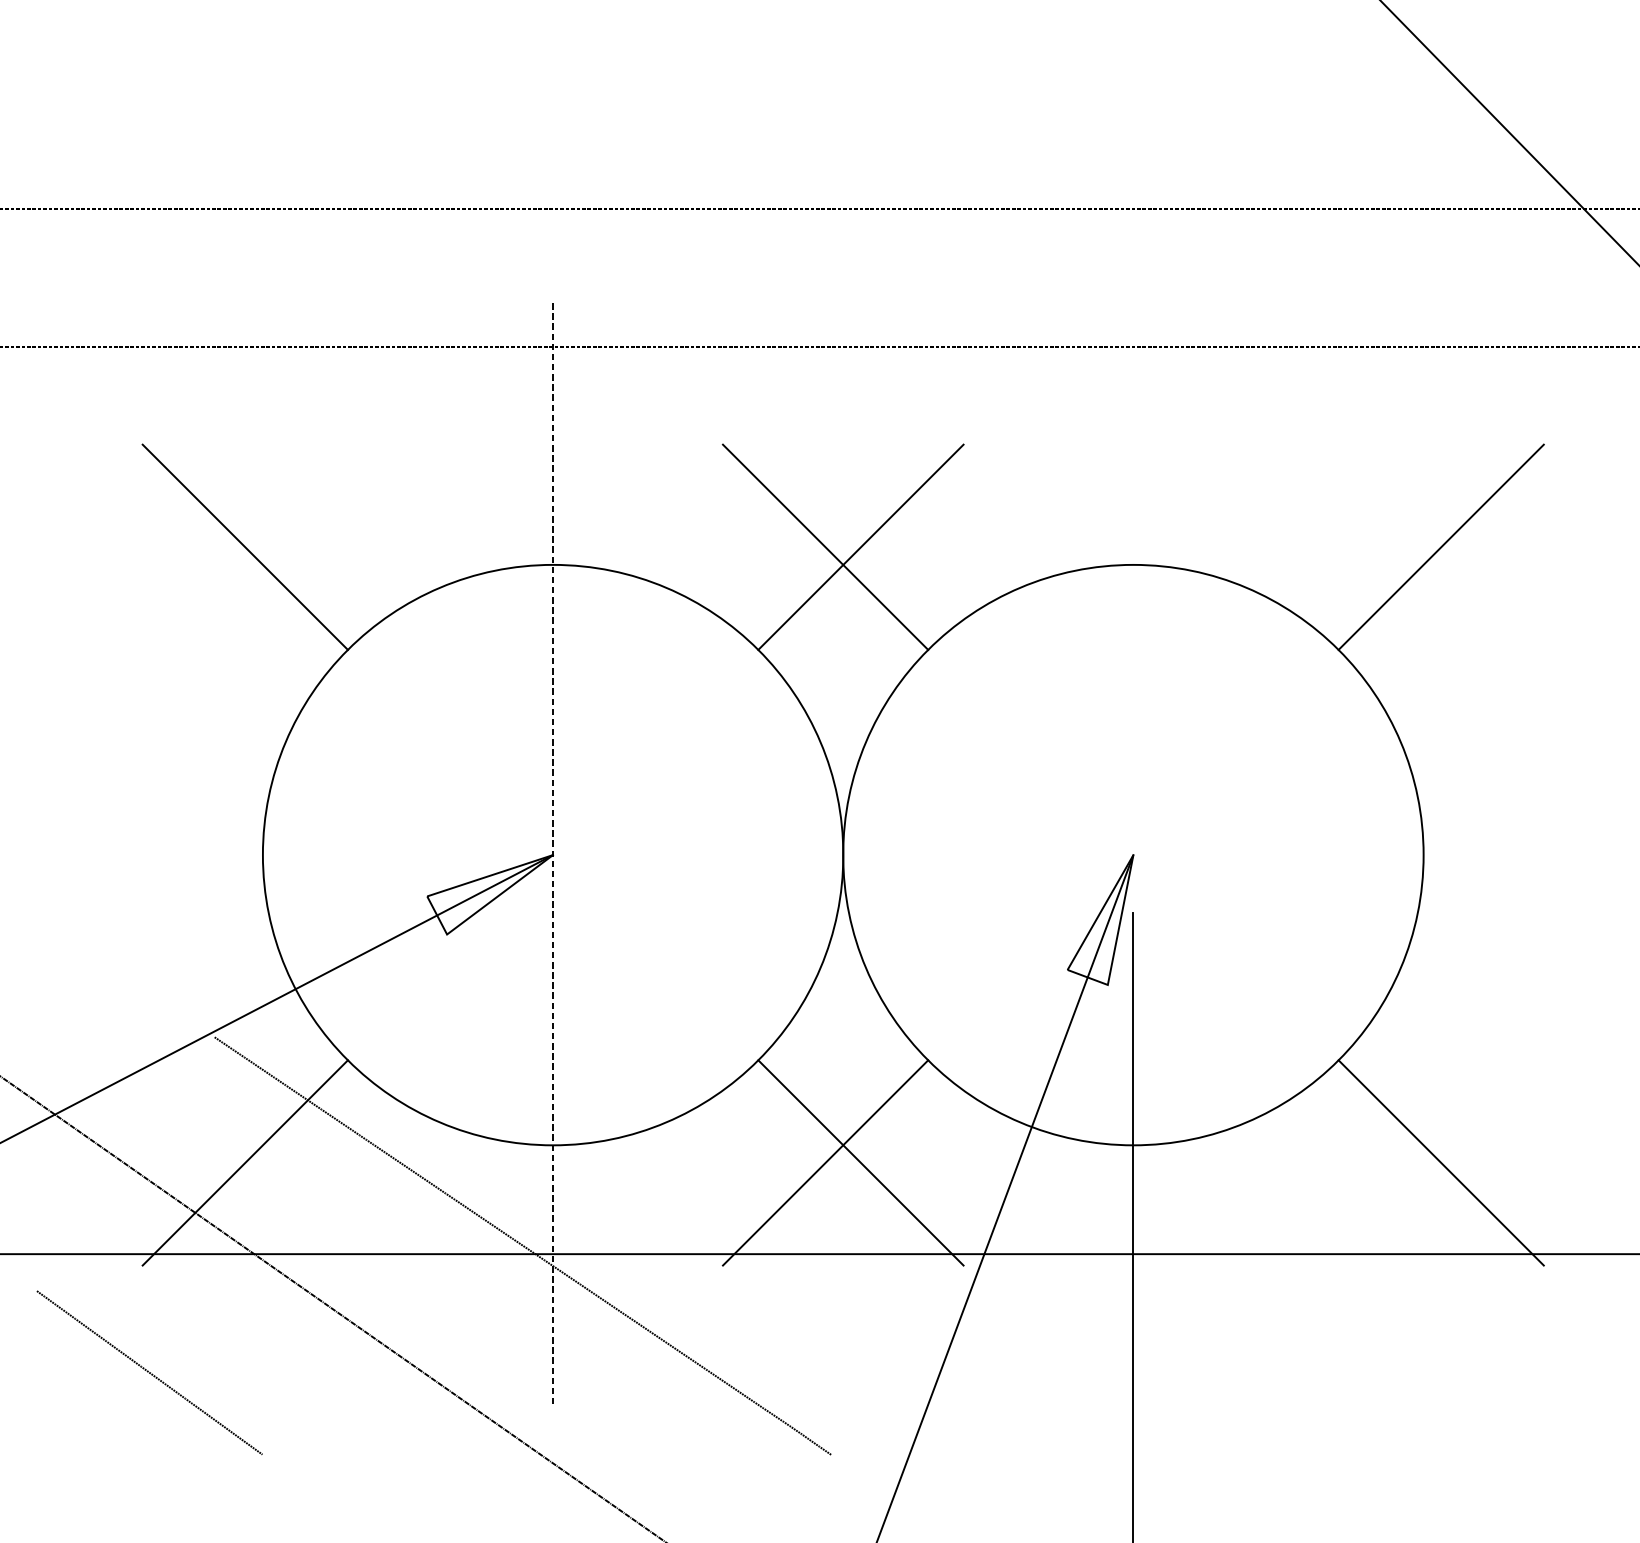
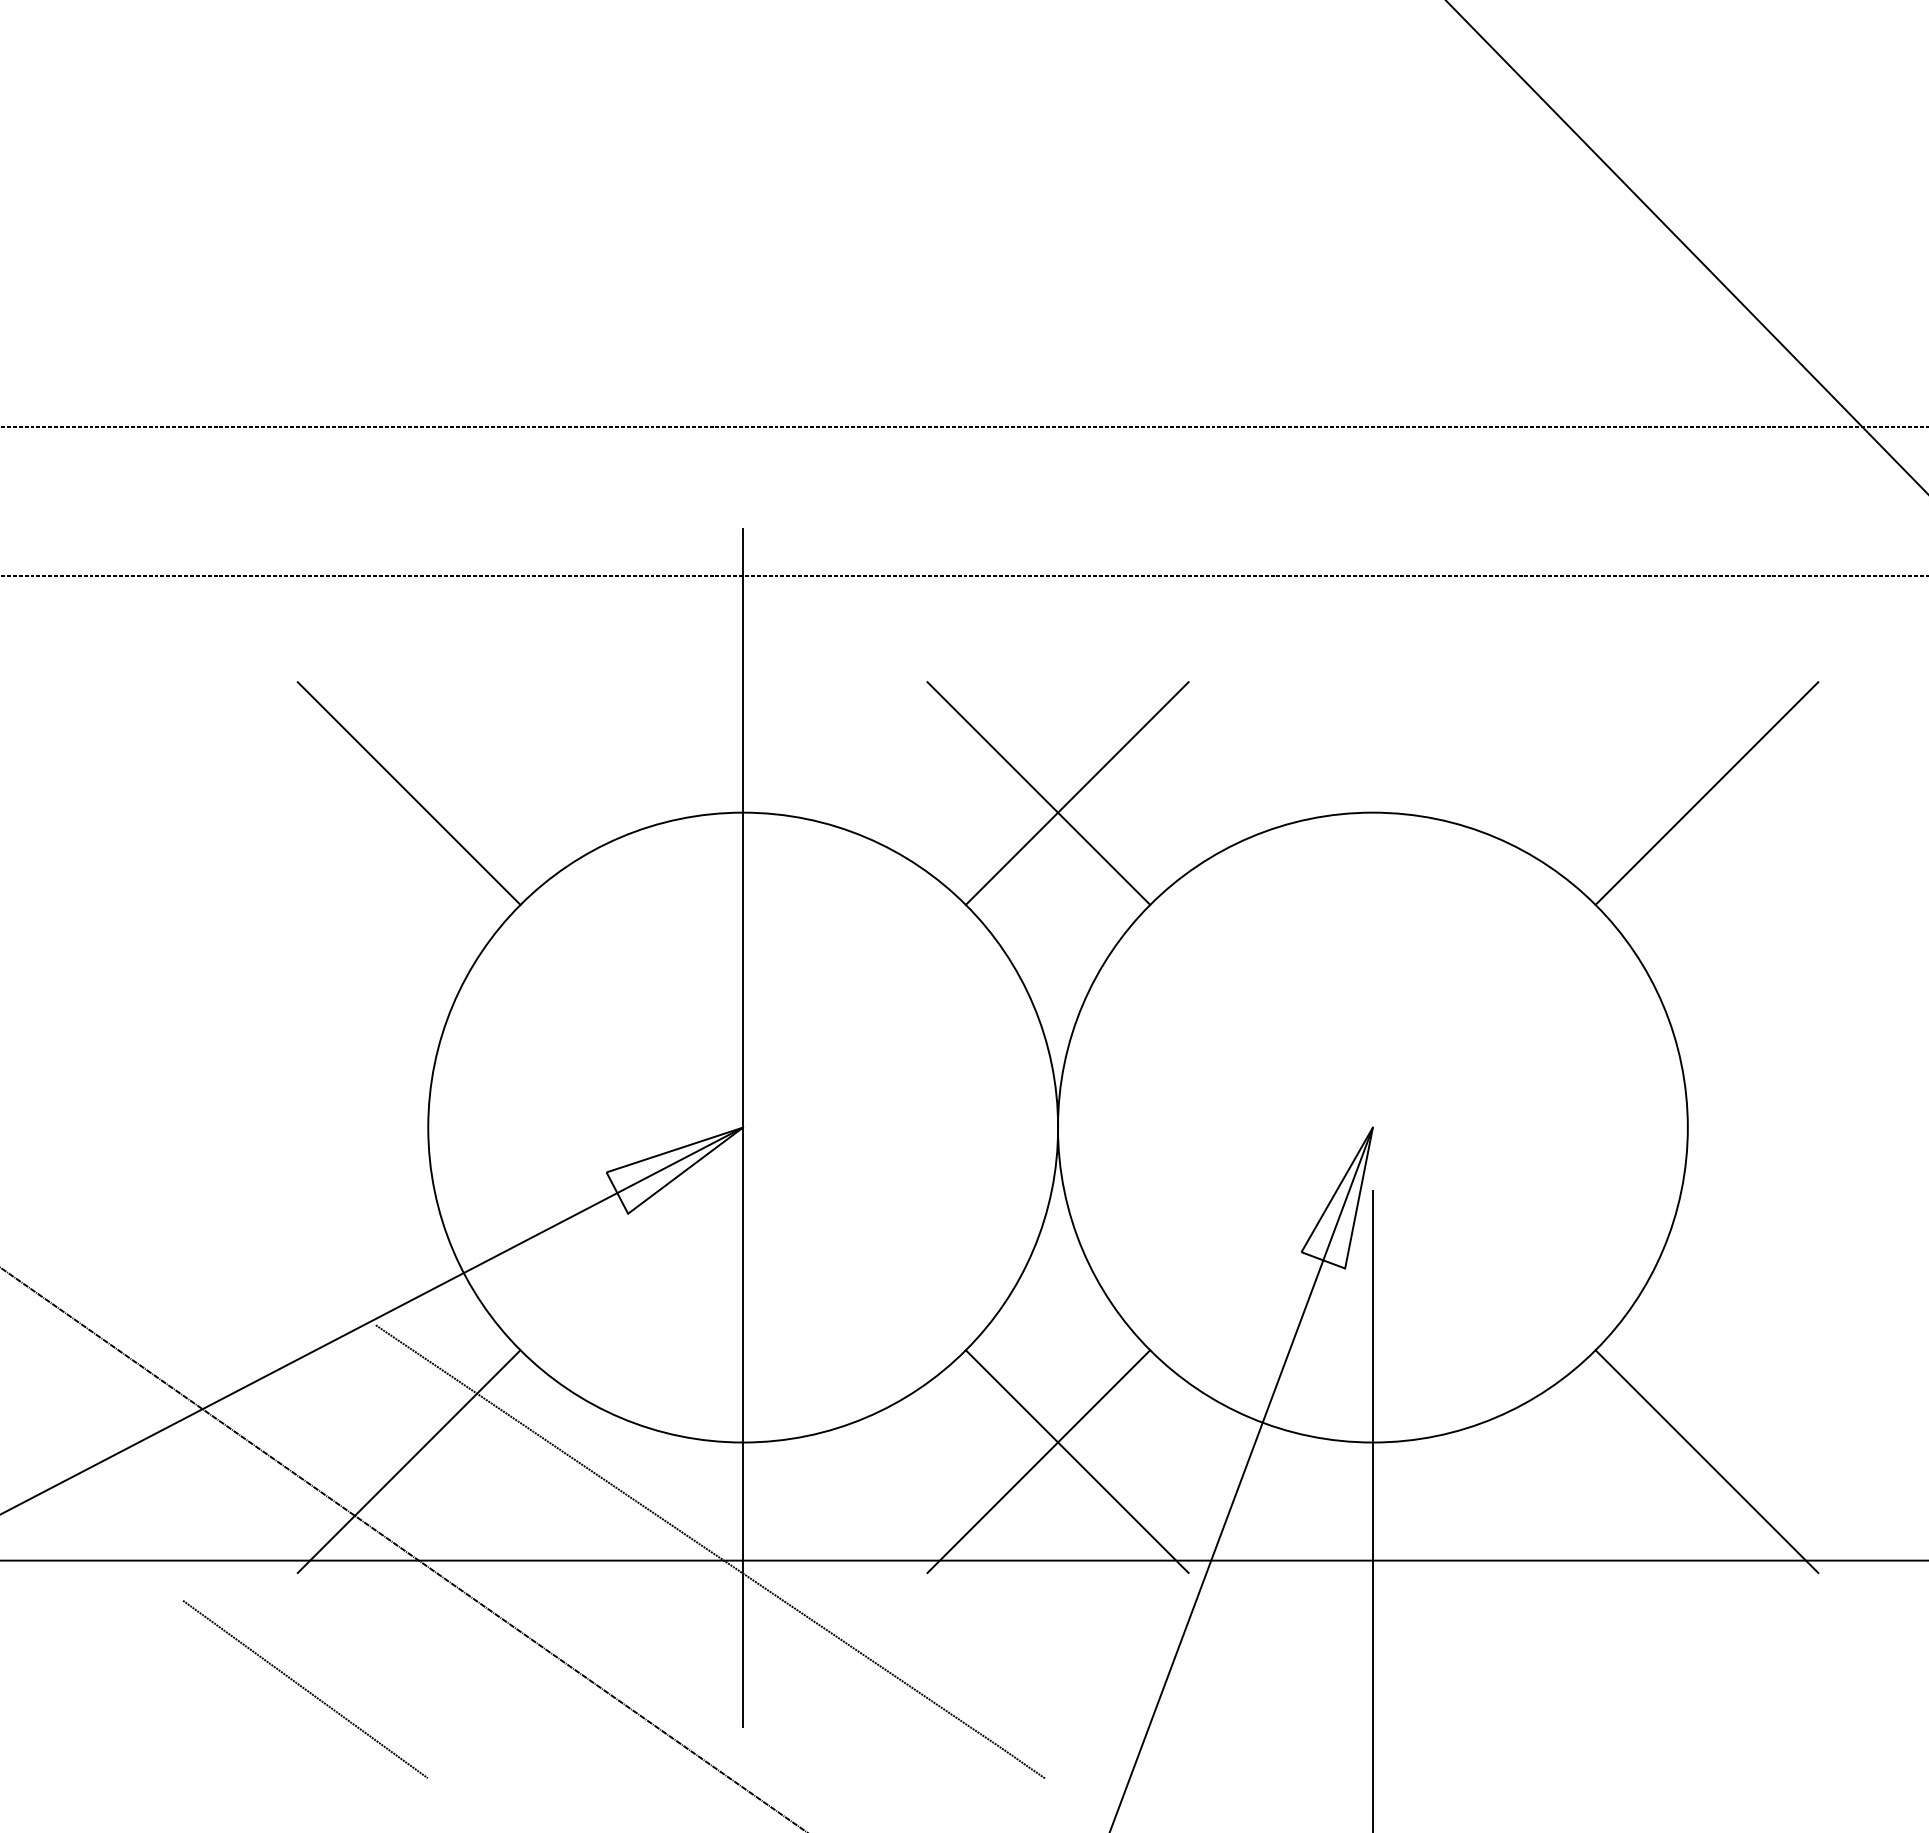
line: (553, 855) -> (743, 1127), dashed -> solid

